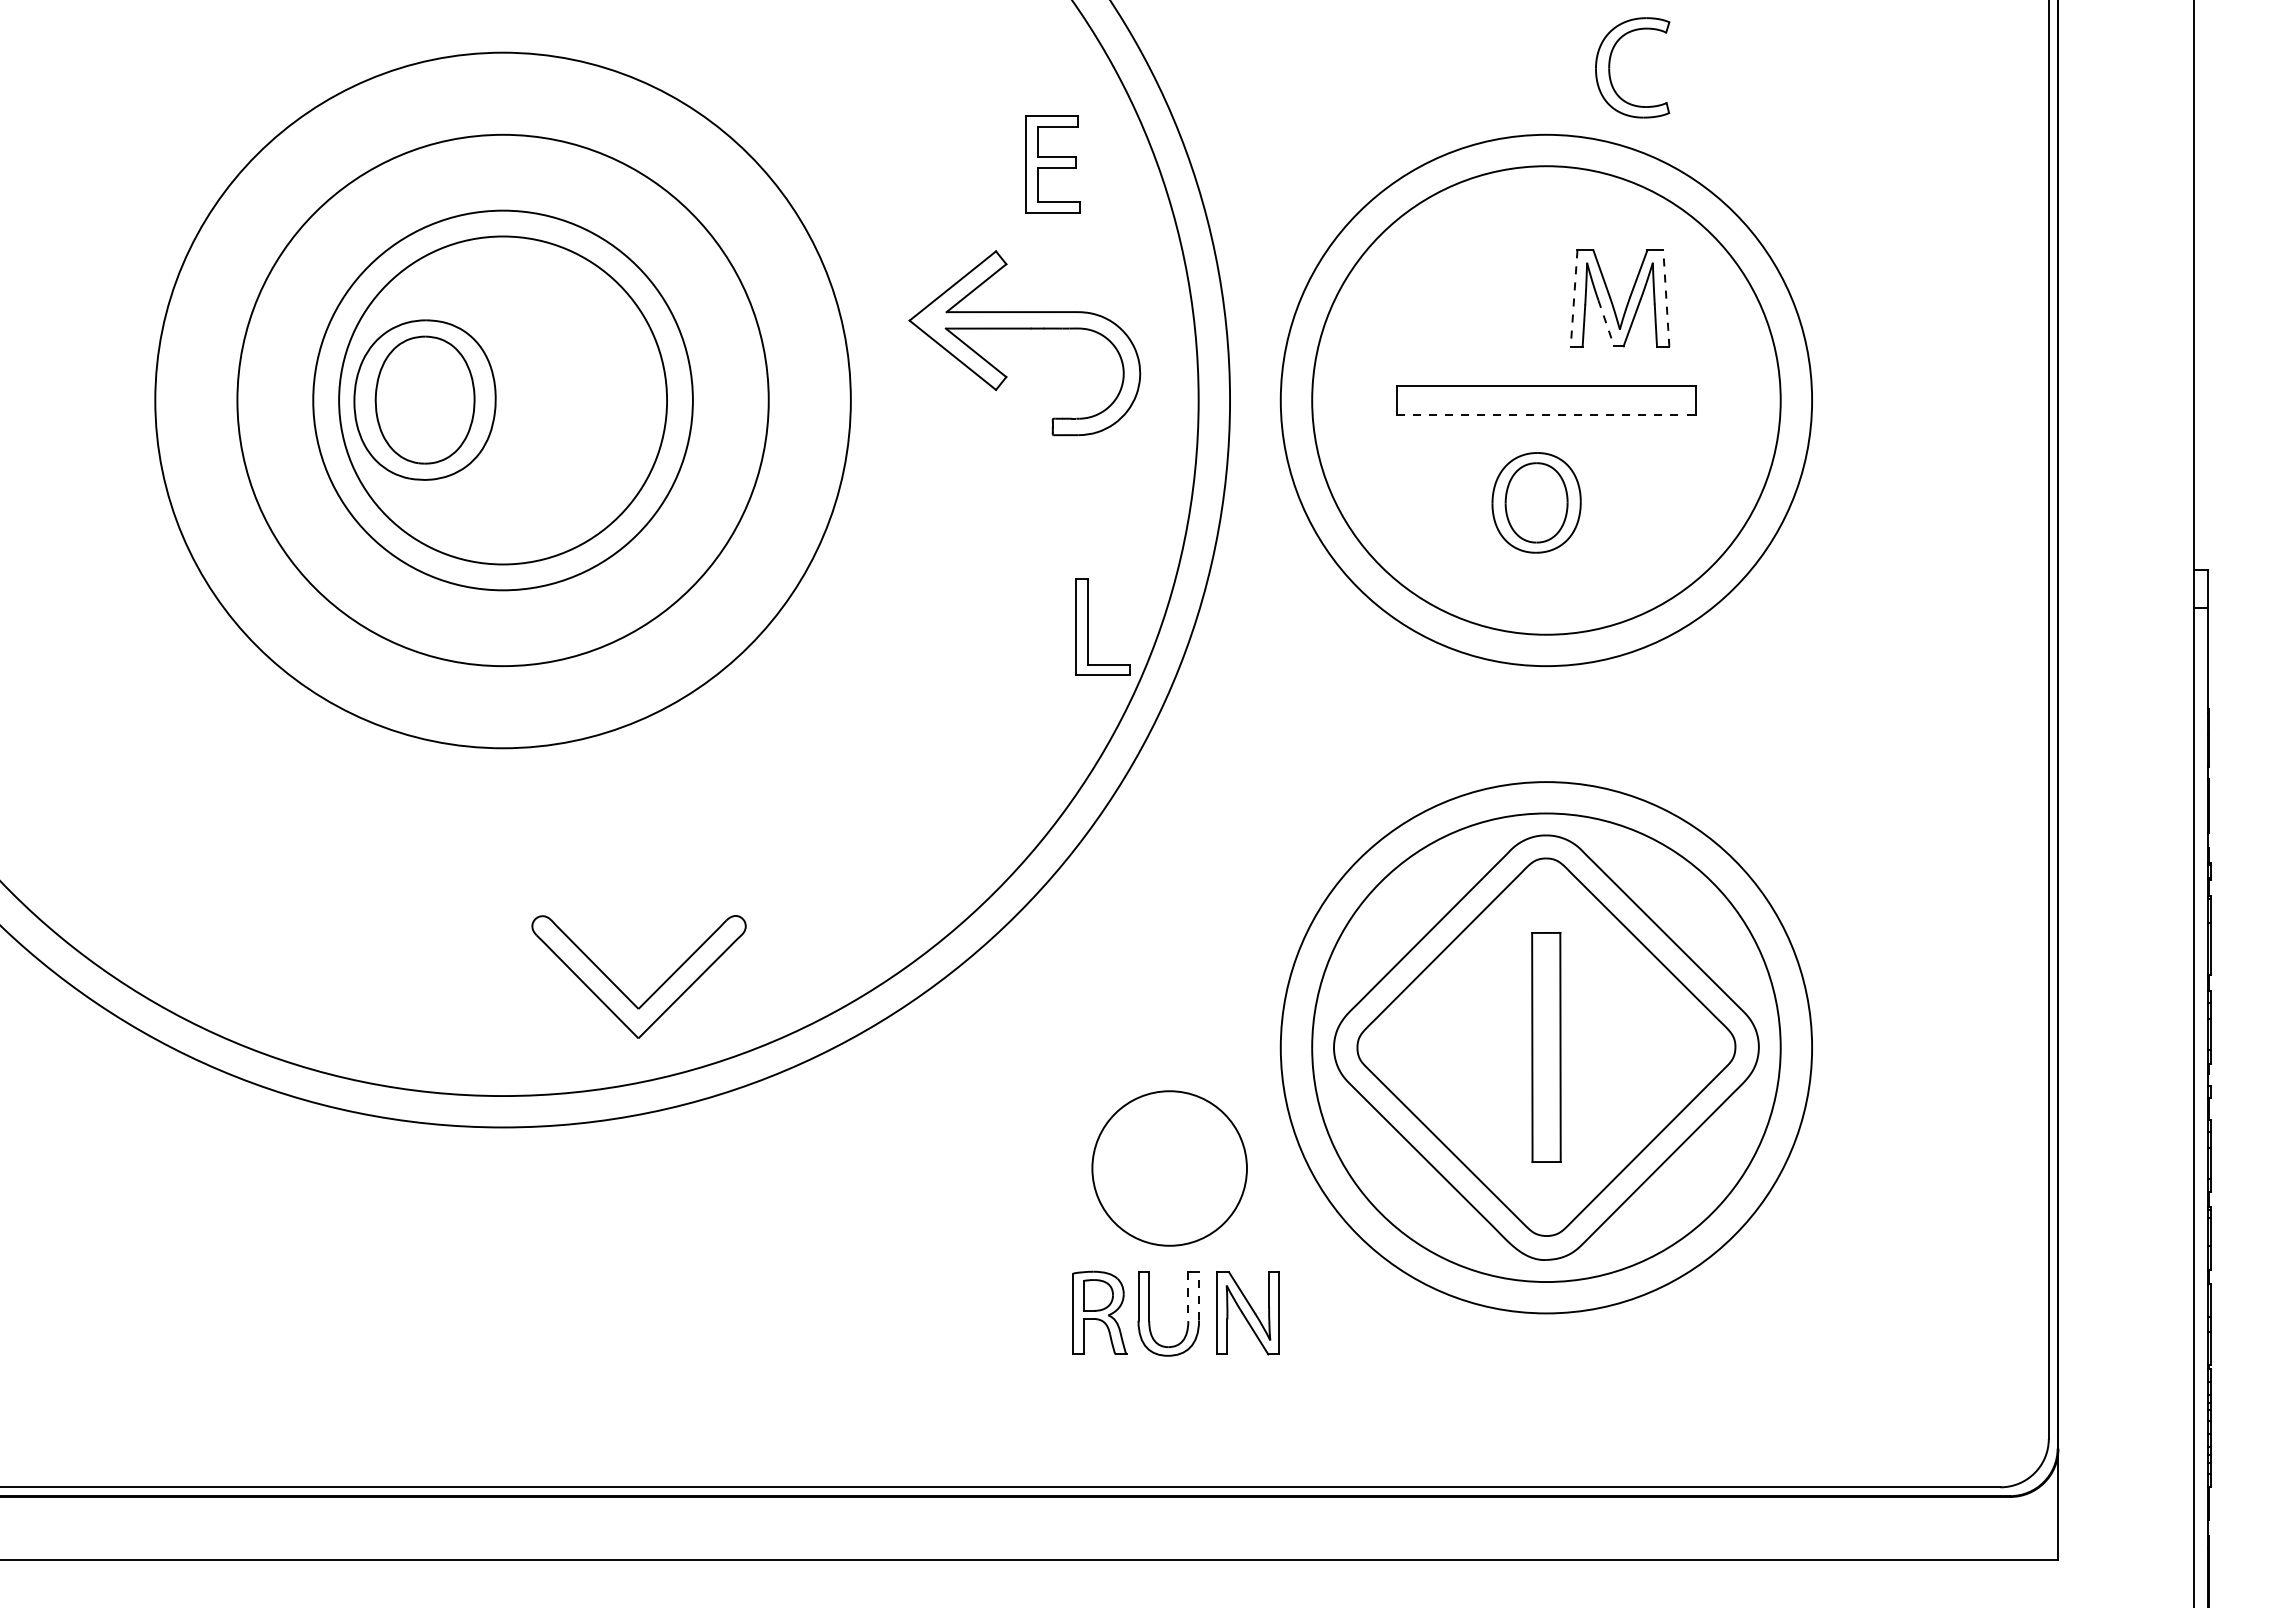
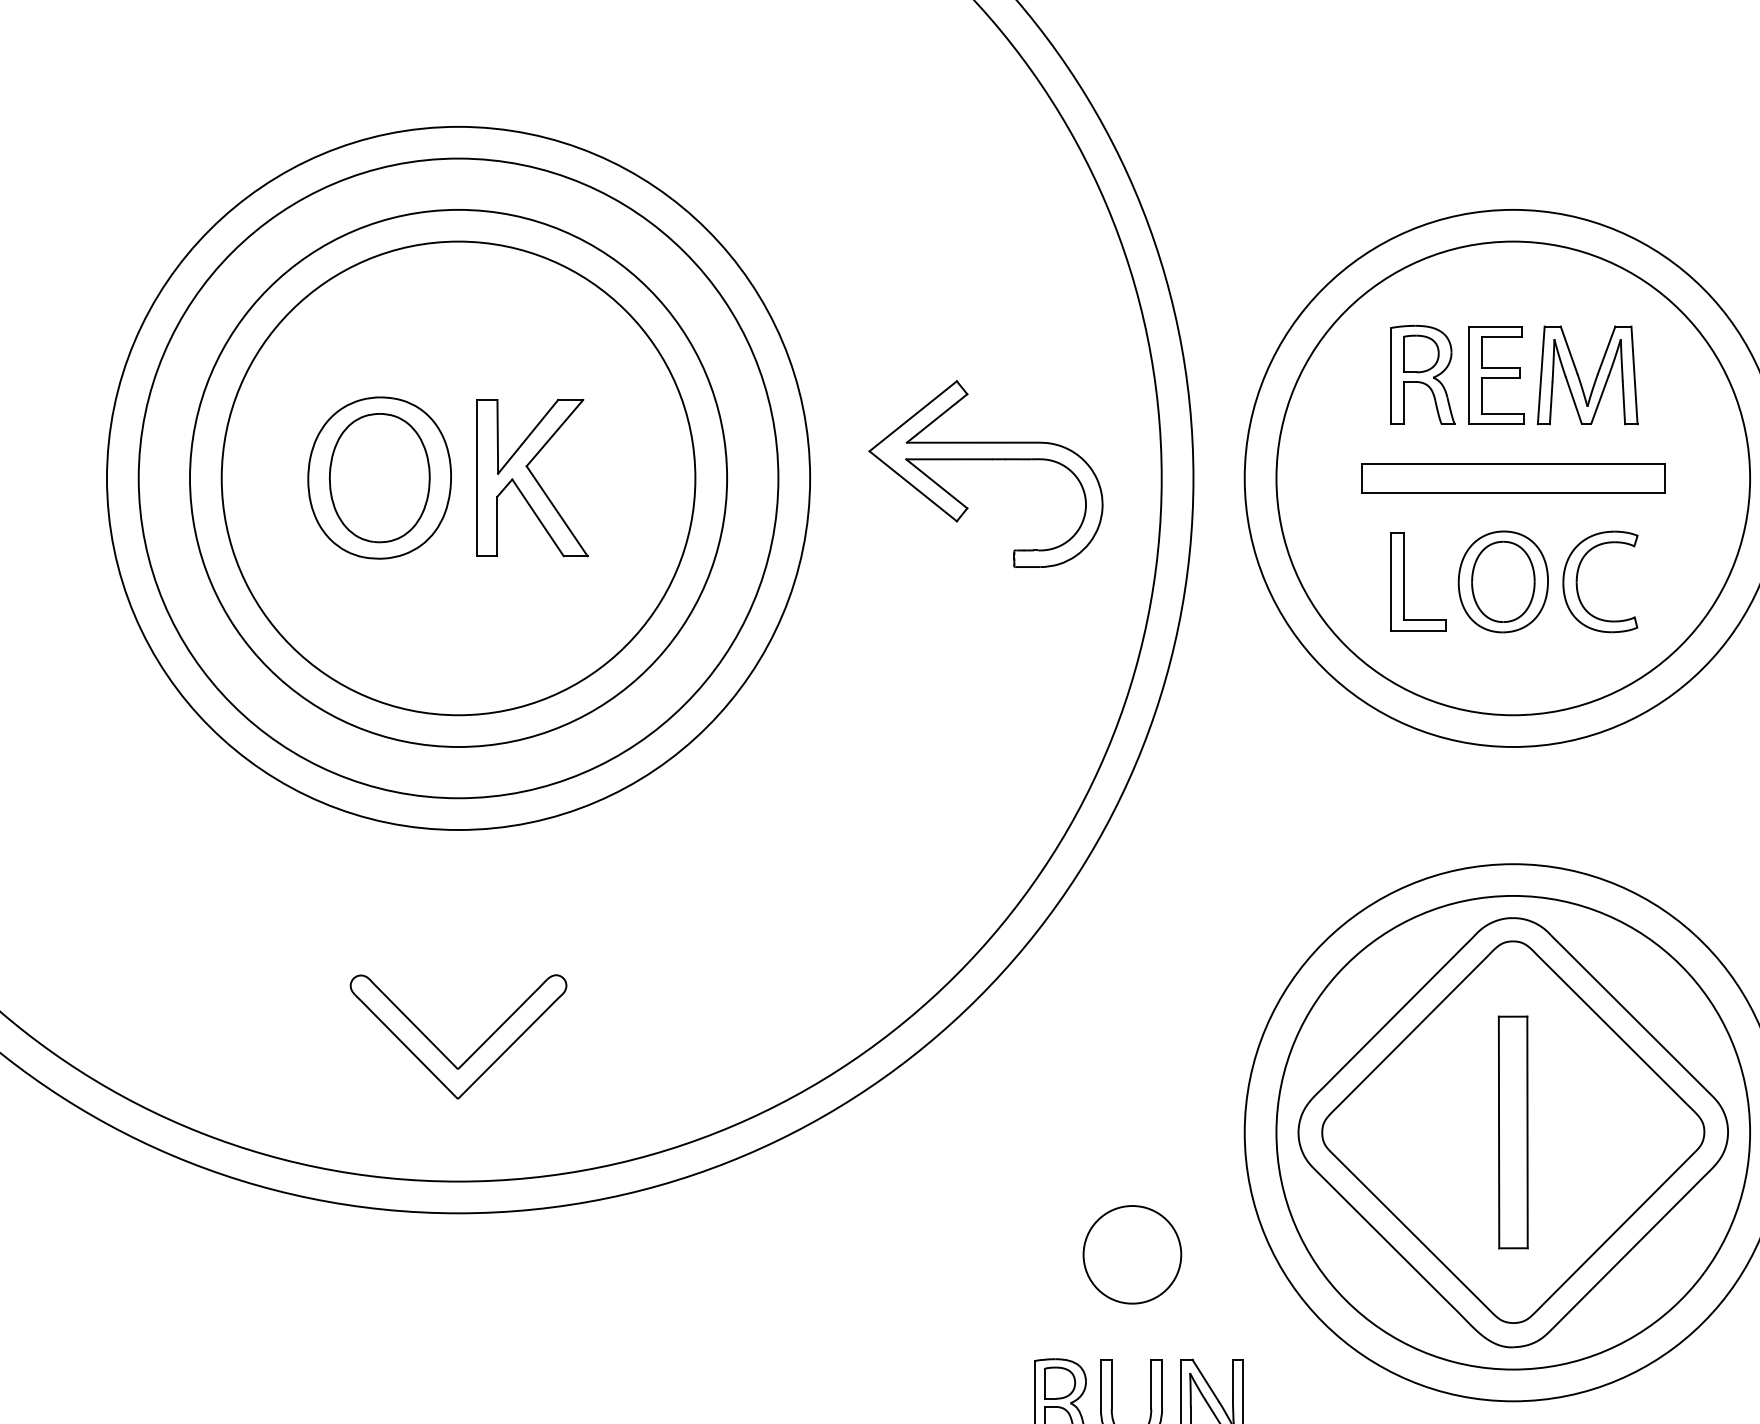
part: (1610, 67) -> (1578, 581), moved
part: (1052, 164) -> (1496, 375), moved
part: (1457, 297) -> (1423, 374), added
line: (1666, 298) -> (1634, 375), dashed -> solid
line: (1574, 299) -> (1541, 376), dashed -> solid
line: (1606, 323) -> (1574, 400), dashed -> solid
part: (1024, 329) -> (985, 460), moved
part: (576, 399) -> (532, 477), added
circle: (502, 400) -> (457, 478), size x1.43
circle: (502, 400) -> (457, 478), size x1.67
line: (1546, 414) -> (1513, 492), dashed -> solid
part: (1088, 626) -> (1404, 581), moved
part: (622, 991) -> (441, 1051), moved
circle: (1169, 1168) -> (1132, 1254), size x0.62
line: (1199, 1296) -> (1162, 1384), dashed -> solid
line: (1188, 1297) -> (1151, 1385), dashed -> solid

